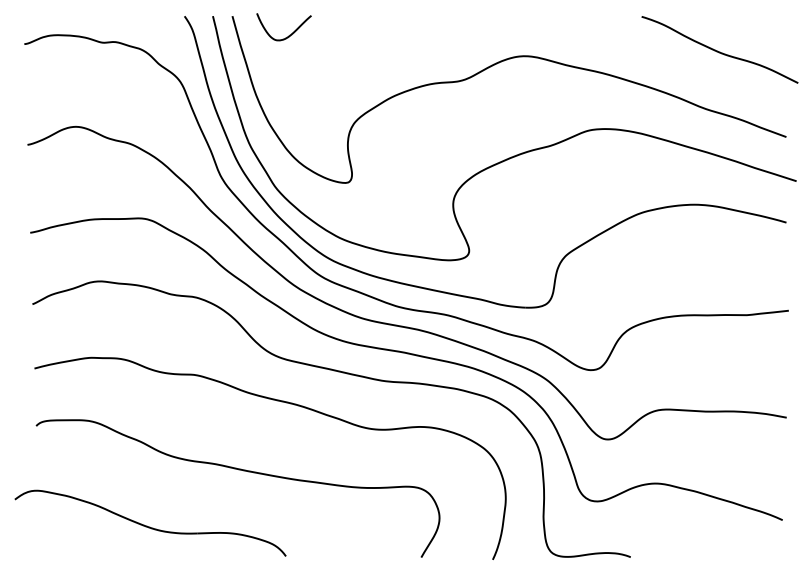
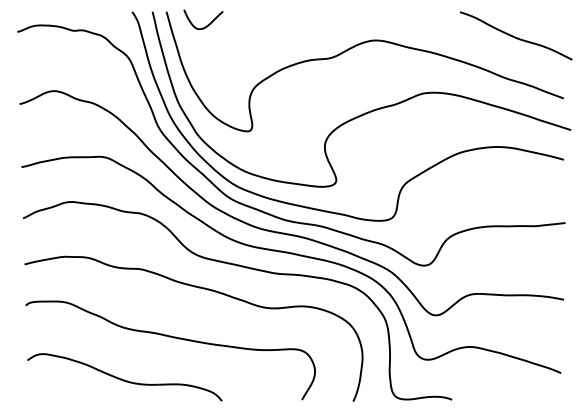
part: (150, 523) -> (124, 377), moved

